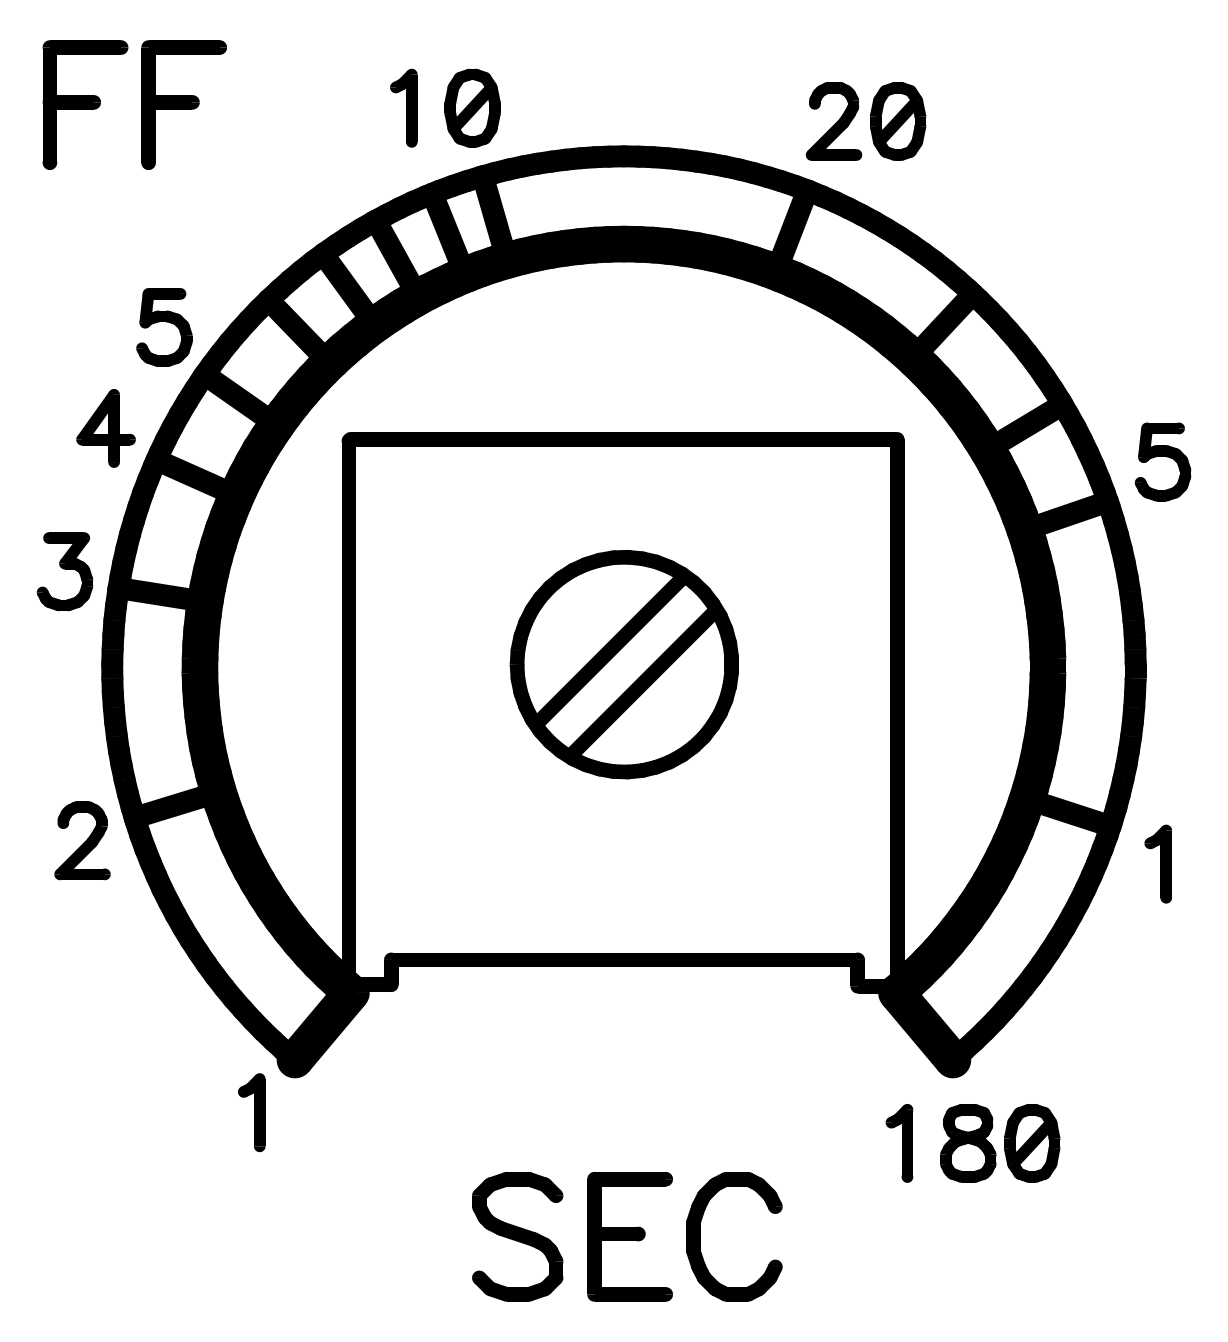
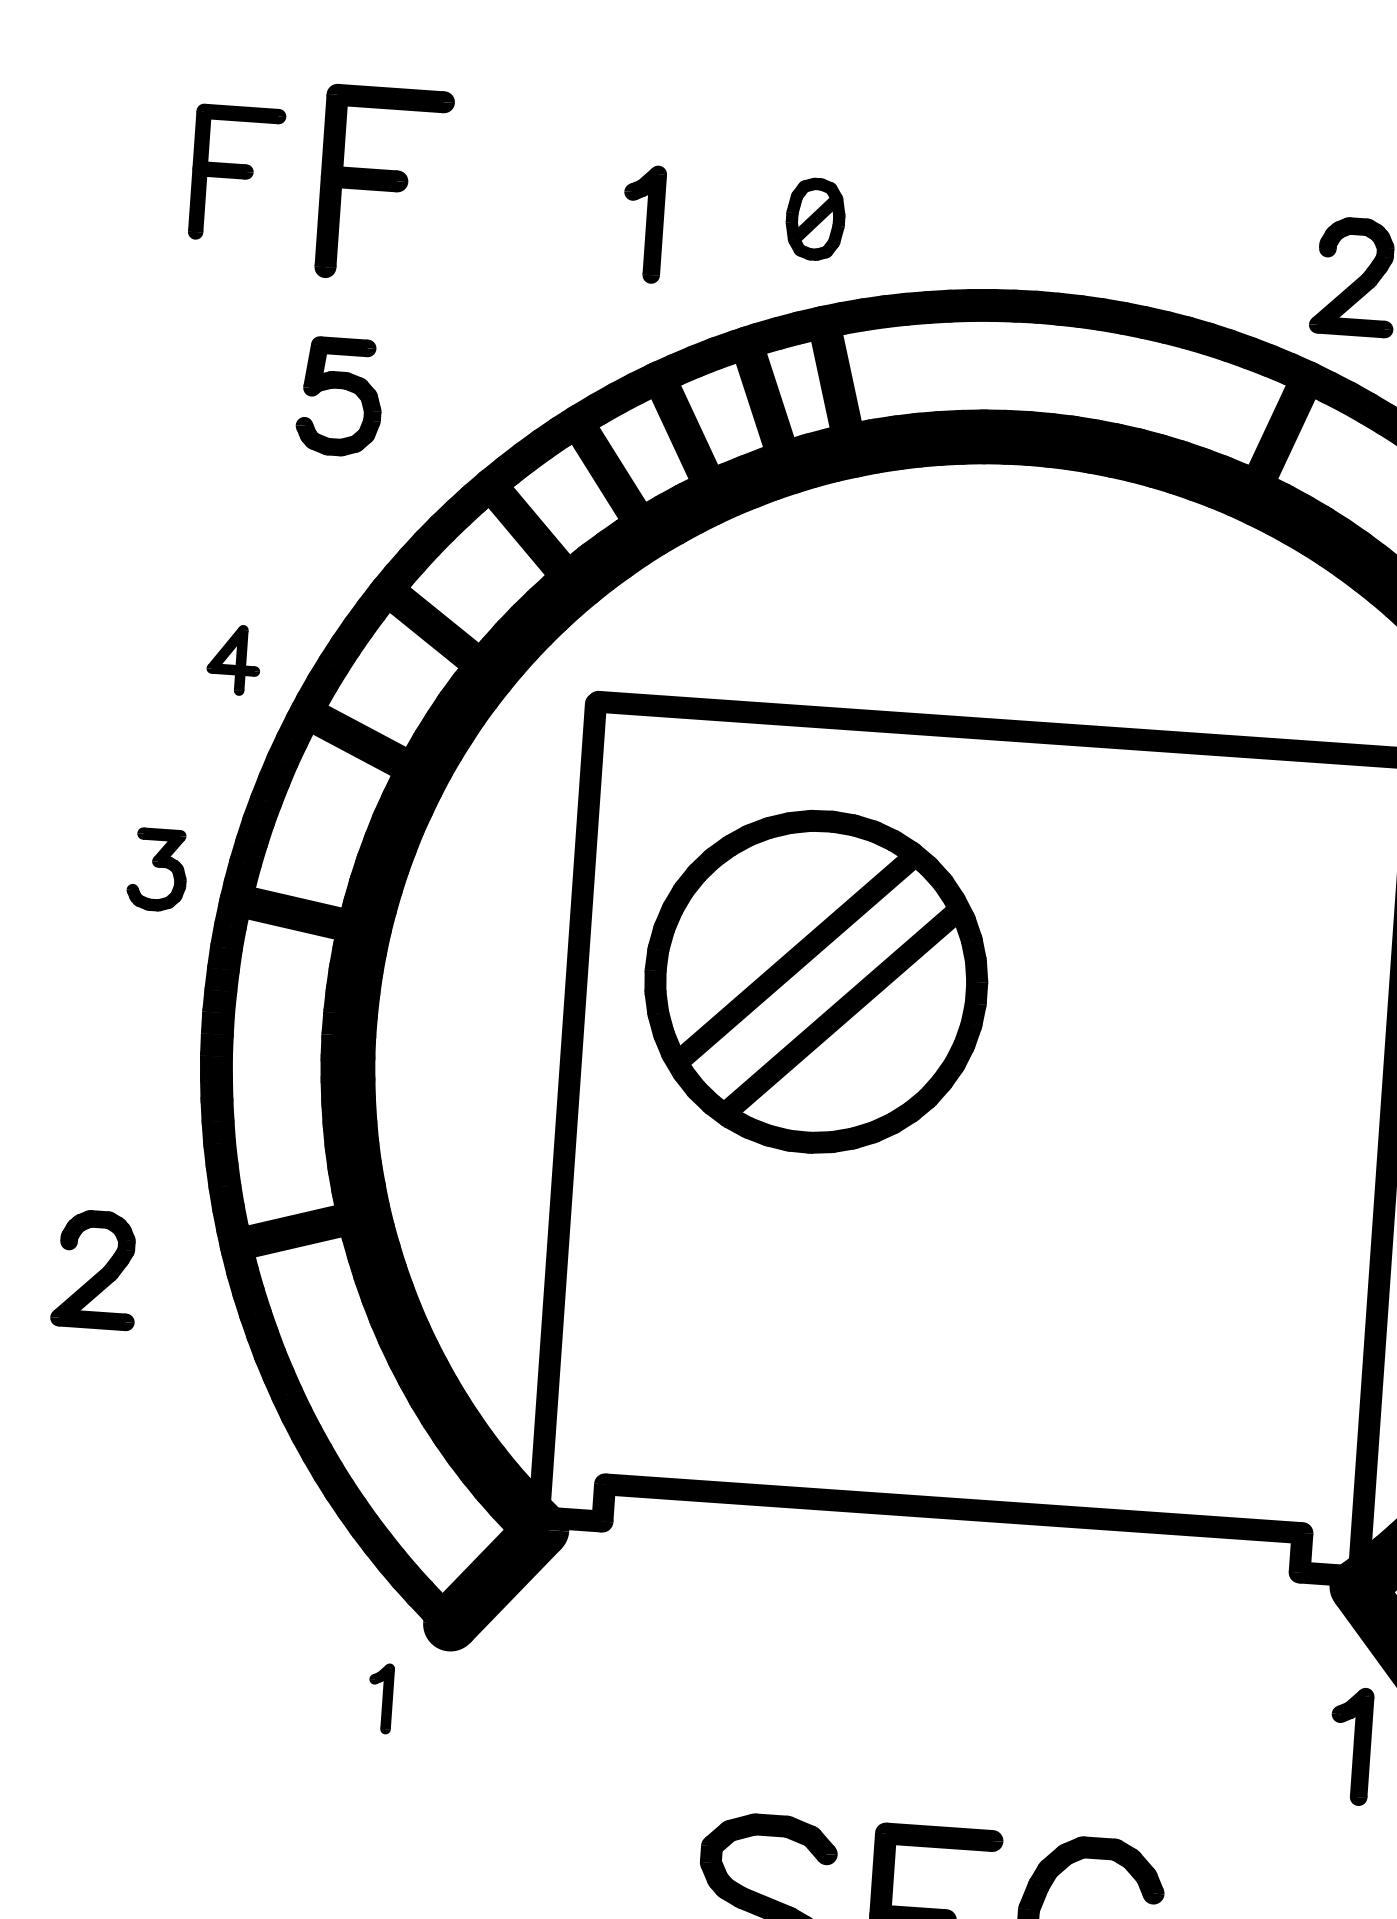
part: (85, 104) -> (237, 173), size x0.7
part: (403, 107) -> (642, 222), moved
part: (472, 107) -> (815, 218), size x0.7
part: (164, 327) -> (340, 396), moved
part: (105, 428) -> (233, 659), size x0.6
part: (64, 571) -> (156, 869), size x0.7
part: (623, 664) -> (814, 981), moved
part: (82, 840) -> (95, 1269), moved
part: (251, 1112) -> (380, 1697), size x0.6
part: (899, 1143) -> (1350, 1746), moved

